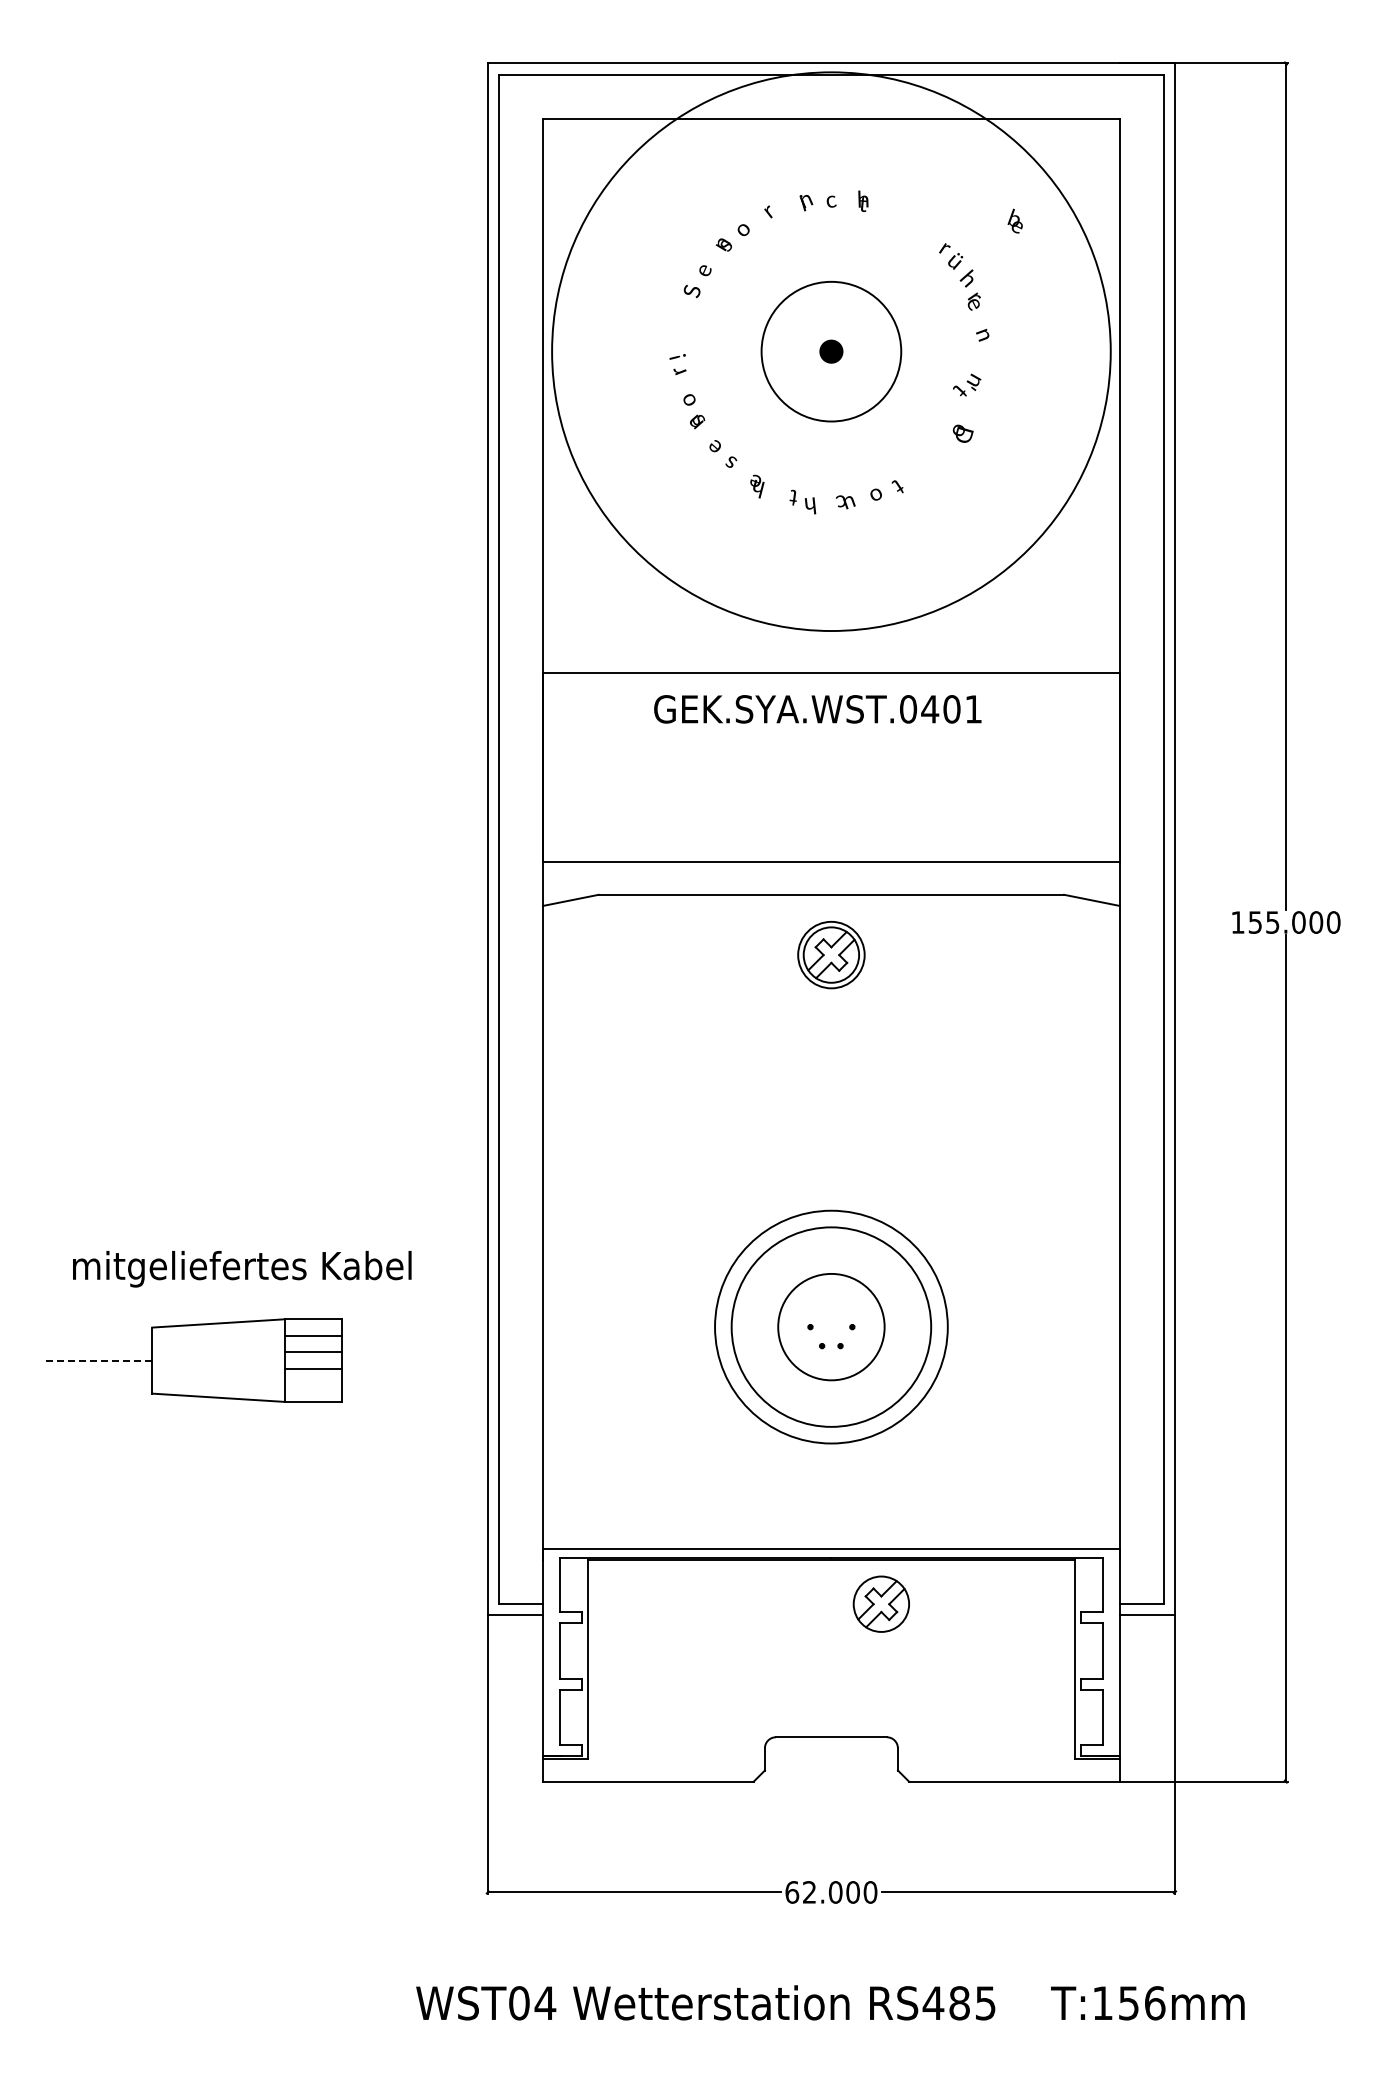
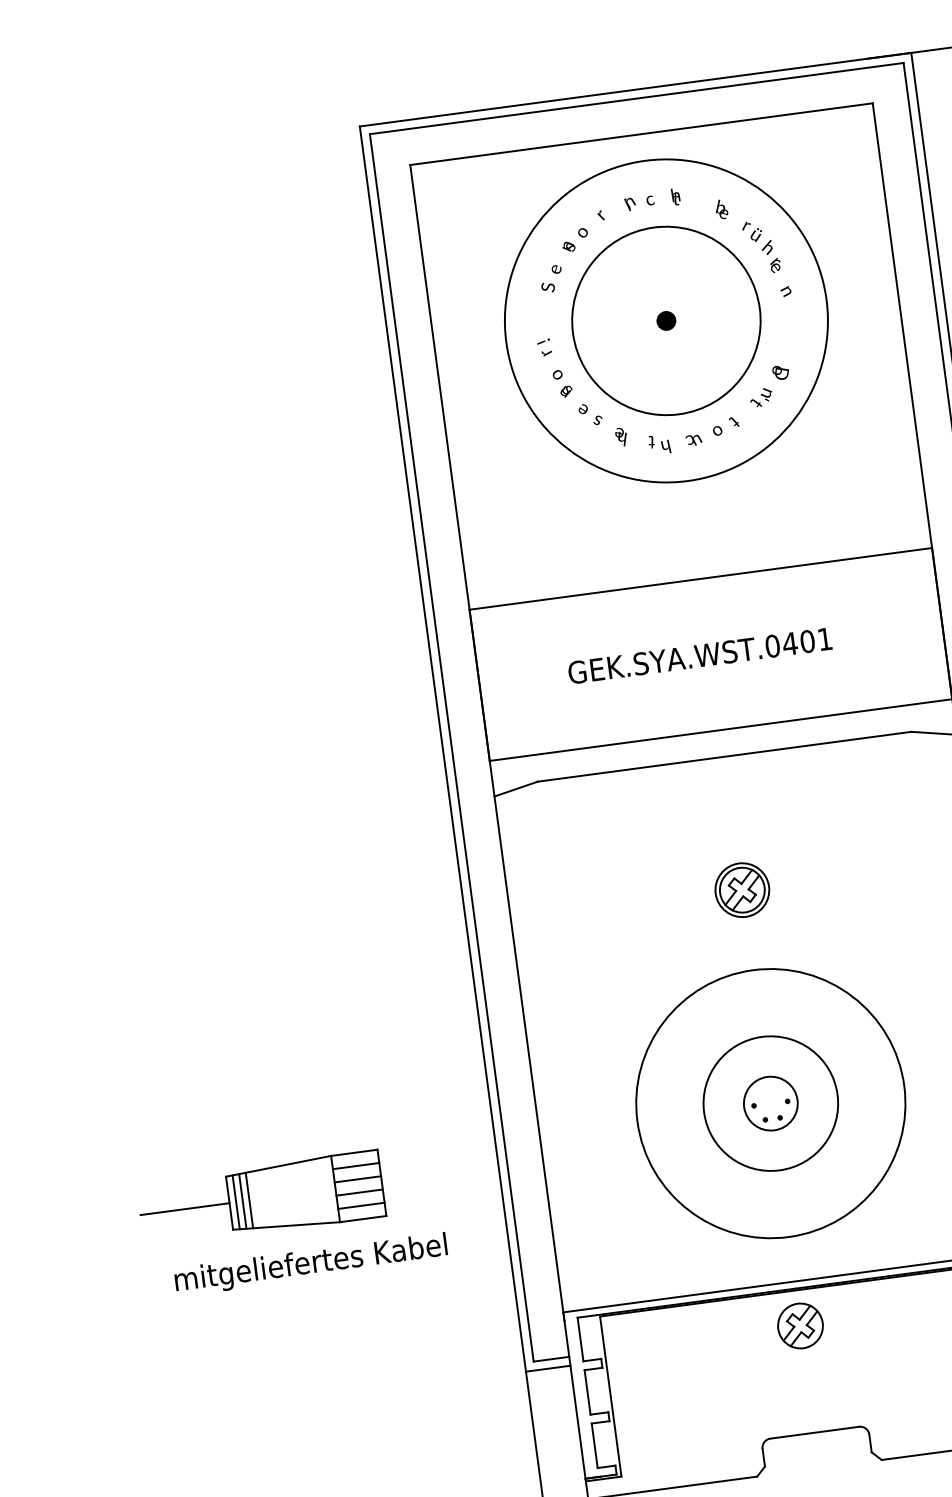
text: (1014, 220) -> (720, 208), moved
circle: (830, 351) -> (665, 320), size x0.71
circle: (831, 351) -> (666, 320), size x1.67
text: (967, 384) -> (761, 397), moved
text: (817, 709) -> (699, 656), moved
part: (831, 955) -> (742, 890), moved
text: (242, 1269) -> (311, 1264), moved
circle: (831, 1326) -> (770, 1103), size x0.62
circle: (831, 1326) -> (770, 1103), size x0.71
circle: (831, 1326) -> (770, 1103), size x1.67
line: (96, 1360) -> (184, 1209), dashed -> solid
line: (160, 1360) -> (236, 1202), added
line: (168, 1360) -> (242, 1201), added
line: (177, 1360) -> (249, 1200), added
line: (313, 1385) -> (361, 1205), added
part: (880, 1603) -> (799, 1325), moved

